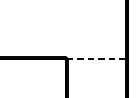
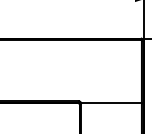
line: (96, 59) -> (111, 103), dashed -> solid

